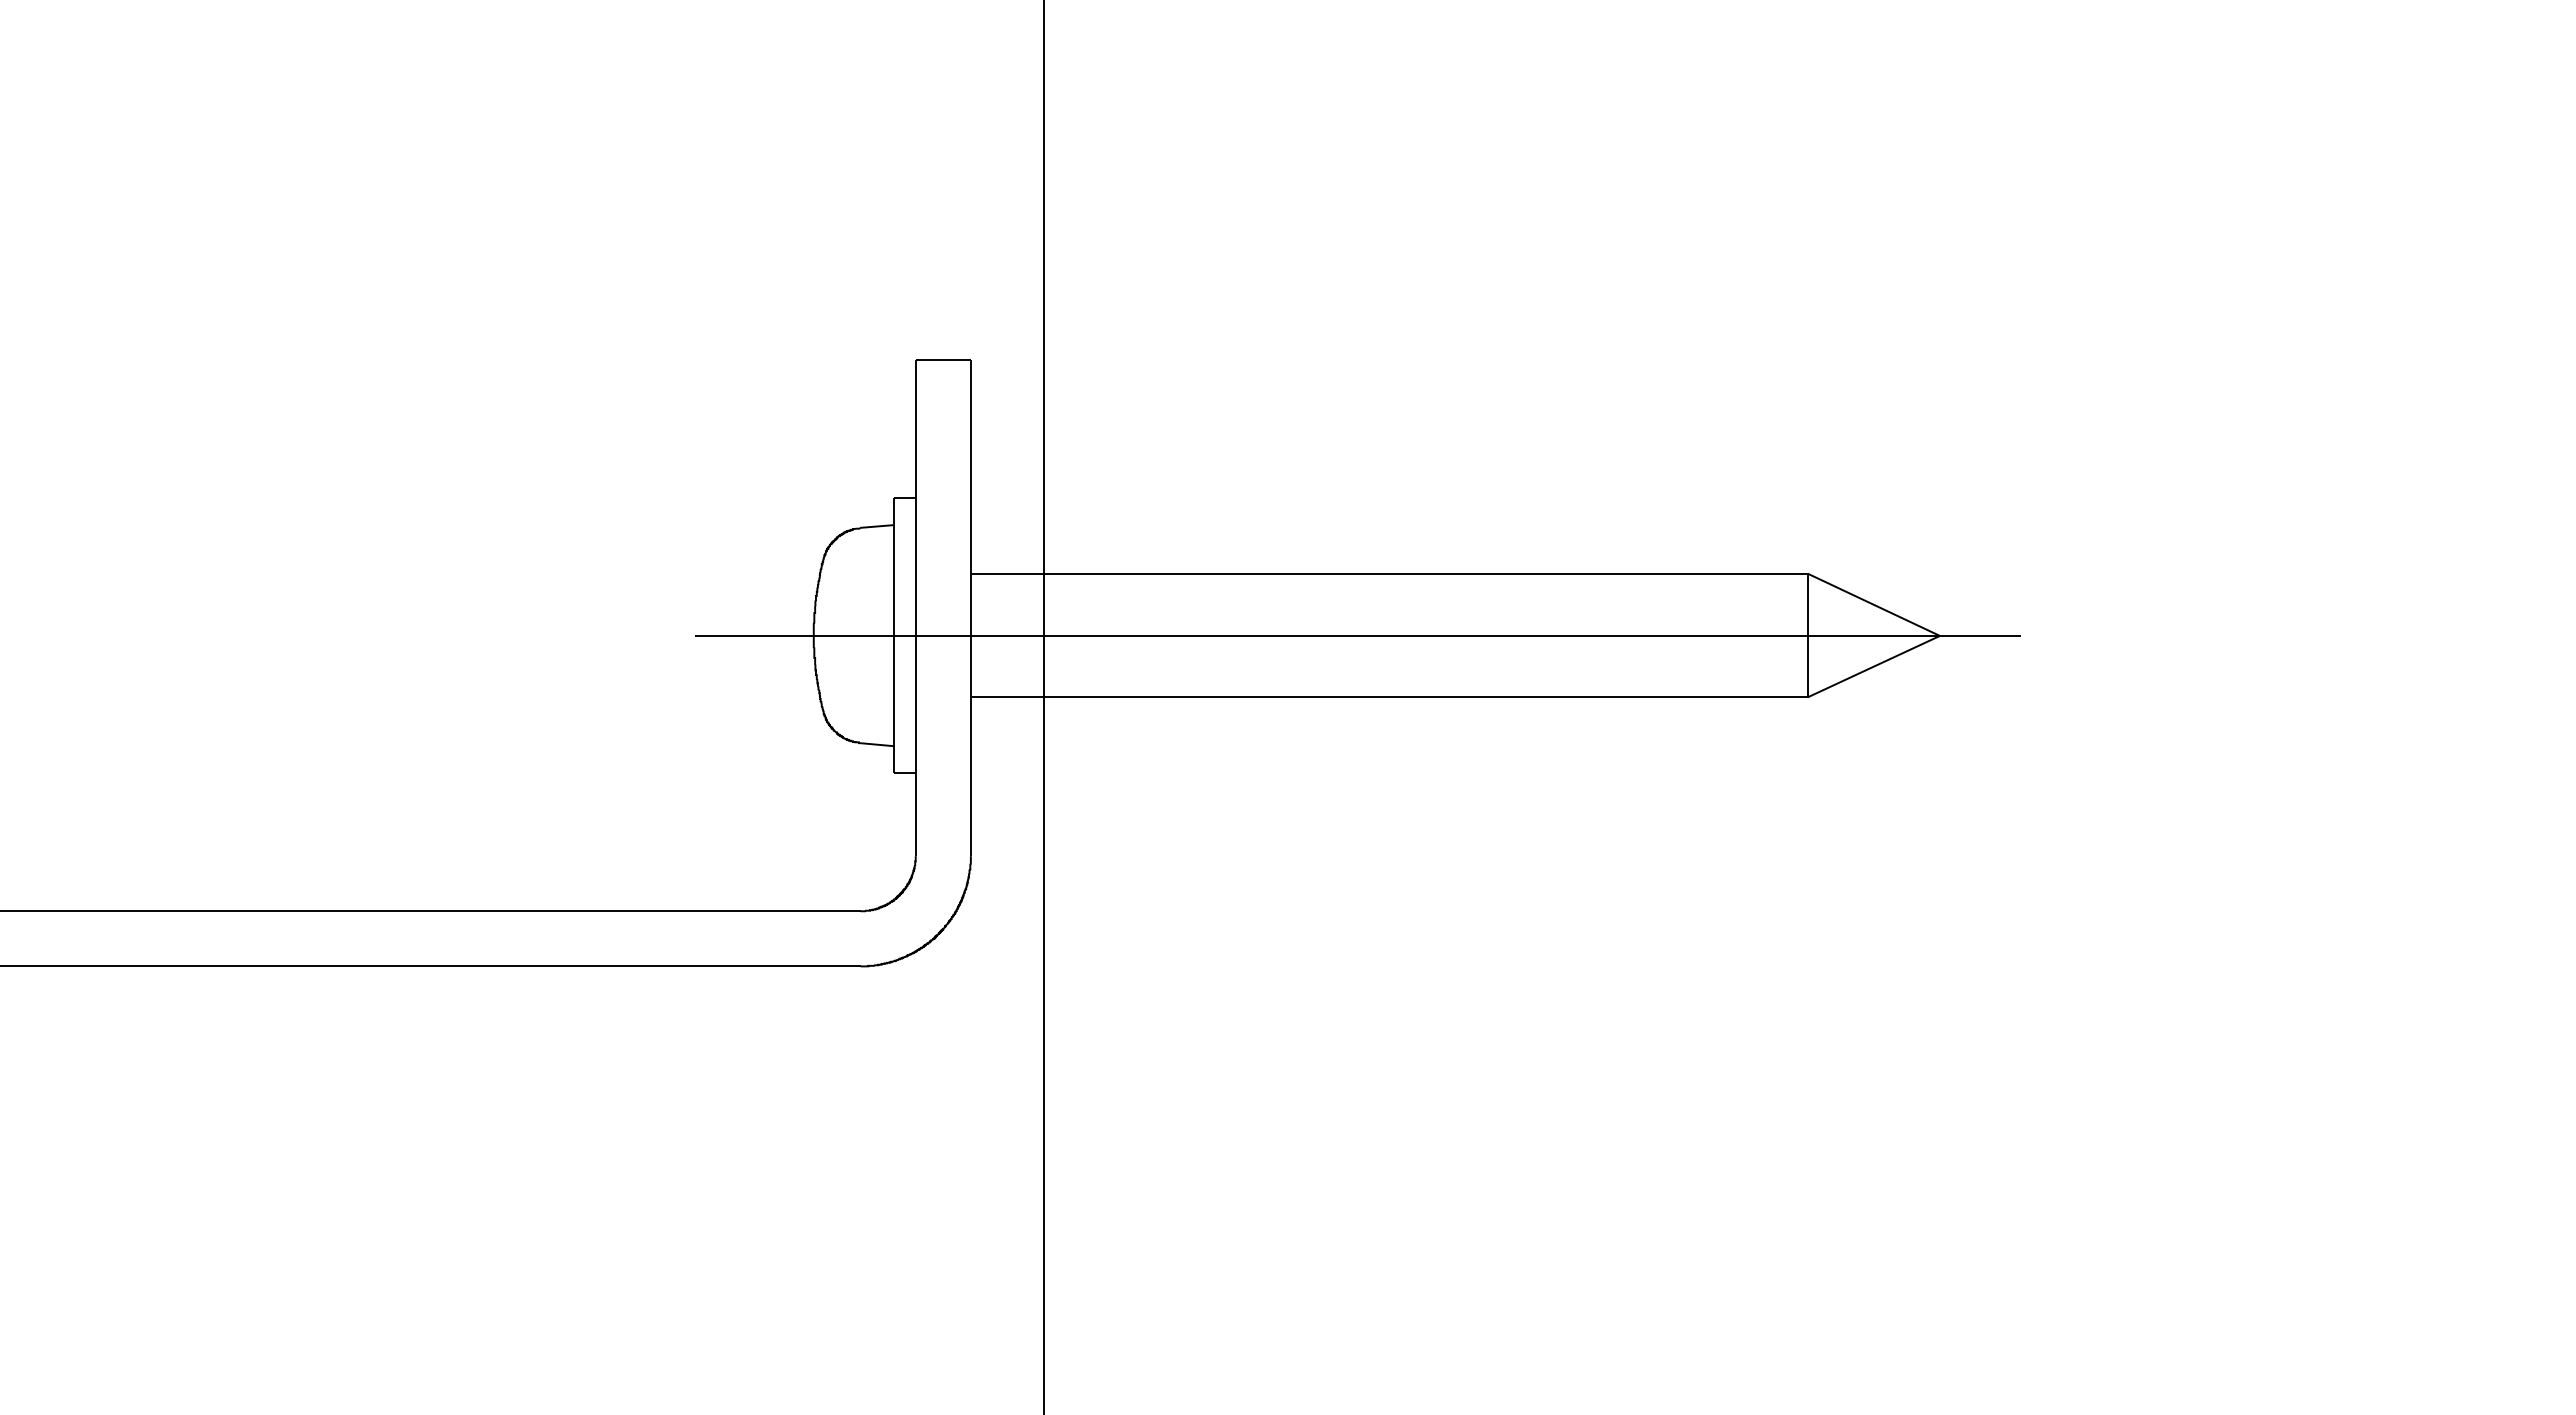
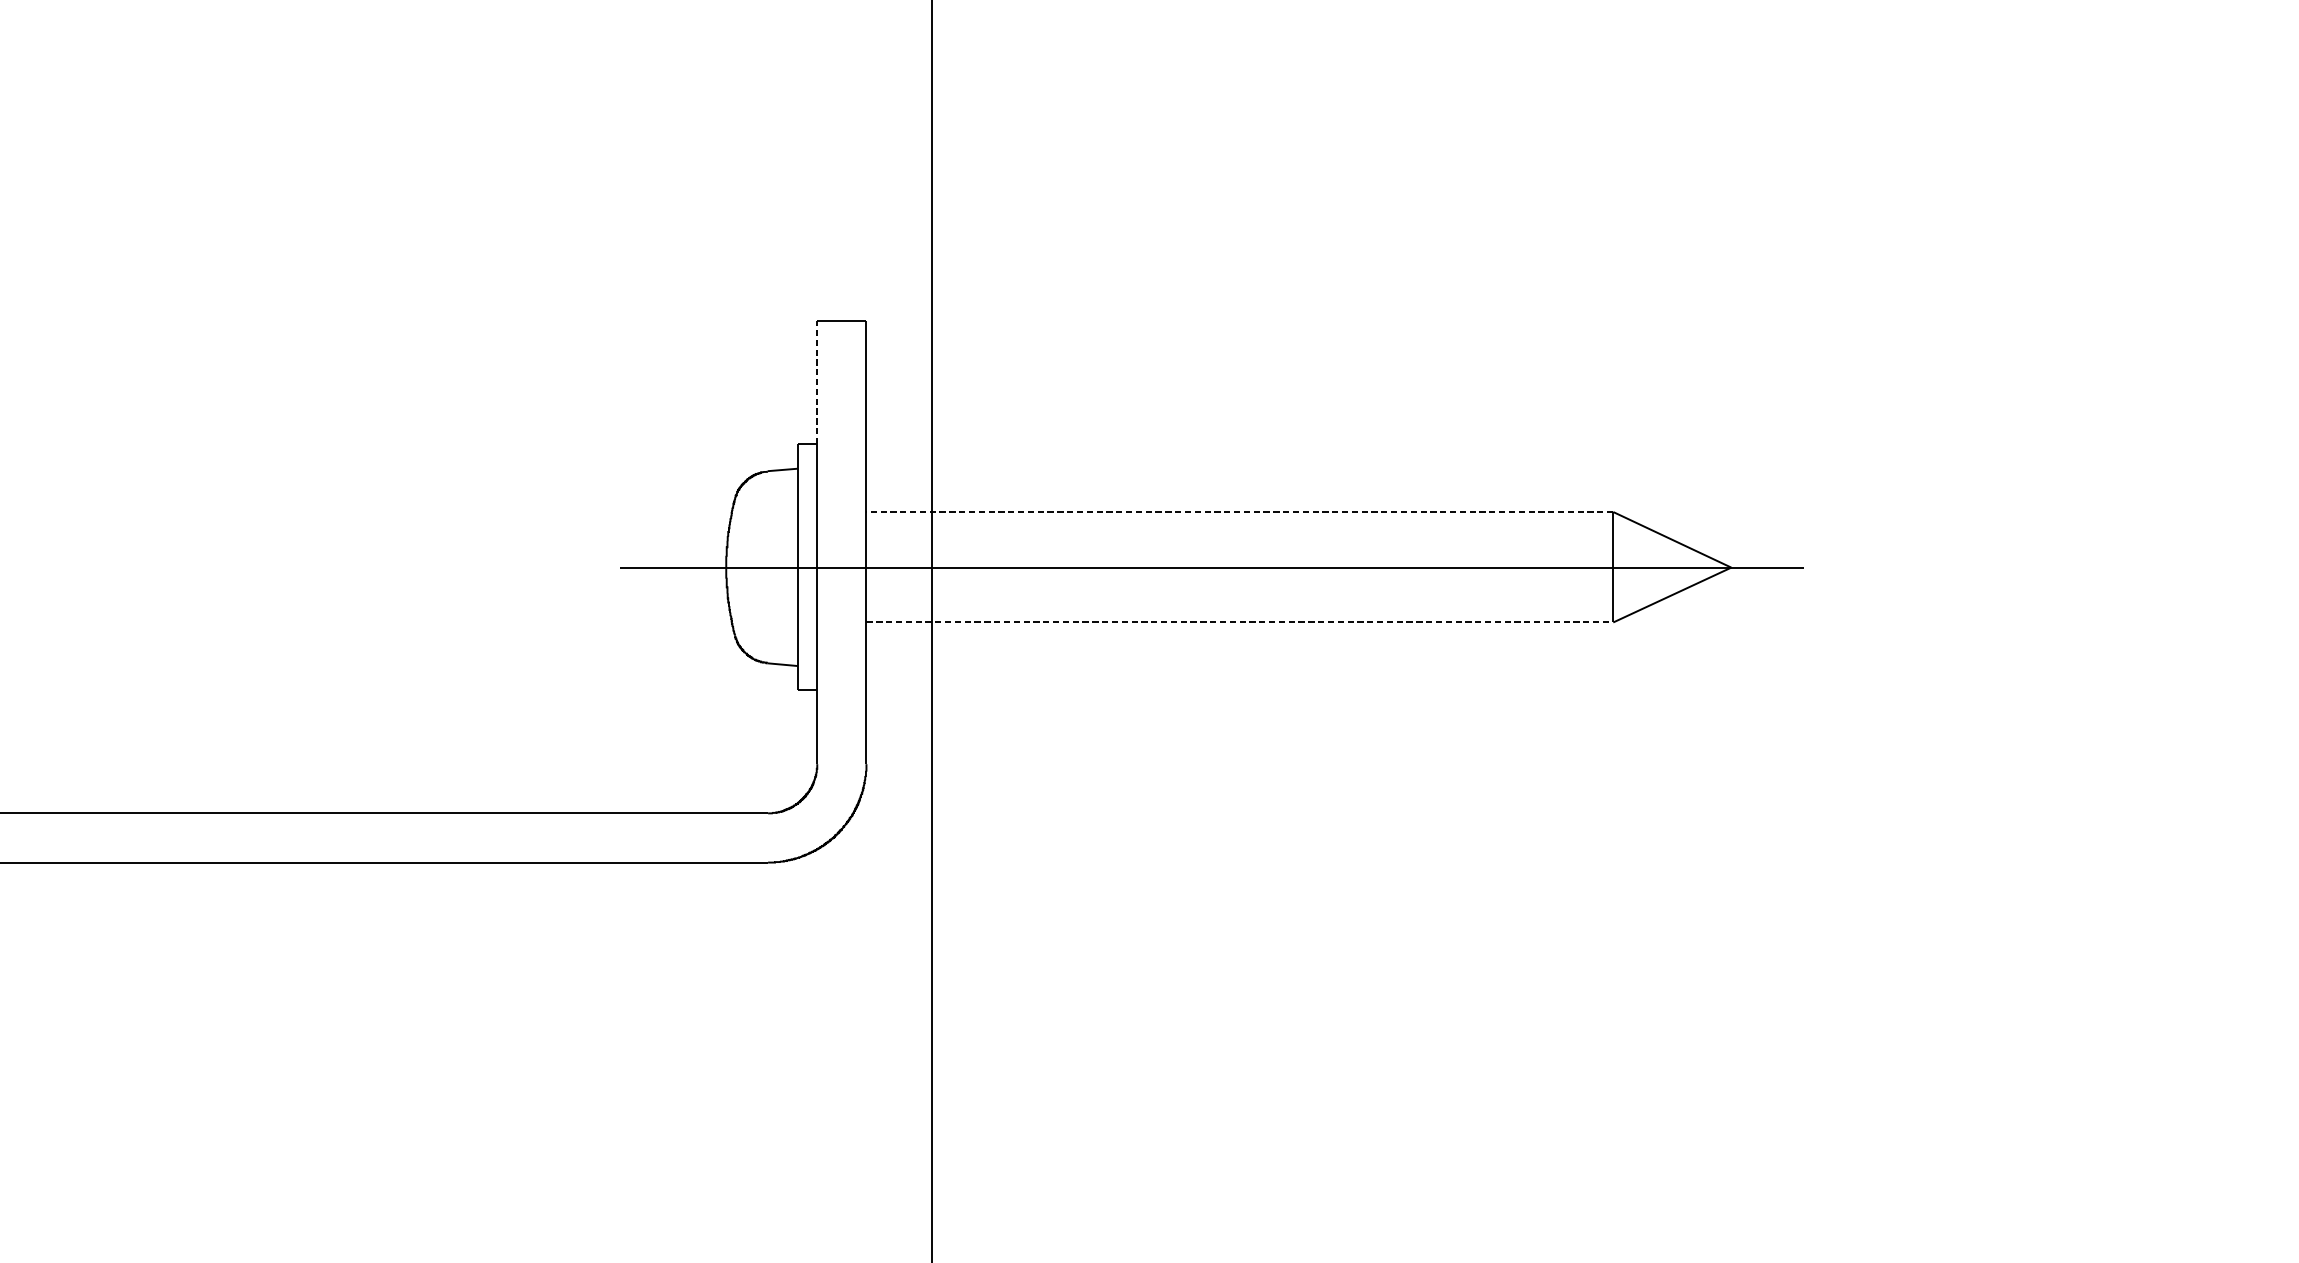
line: (915, 428) -> (817, 382), solid -> dashed
line: (1388, 573) -> (1239, 511), solid -> dashed
line: (1389, 697) -> (1240, 622), solid -> dashed

